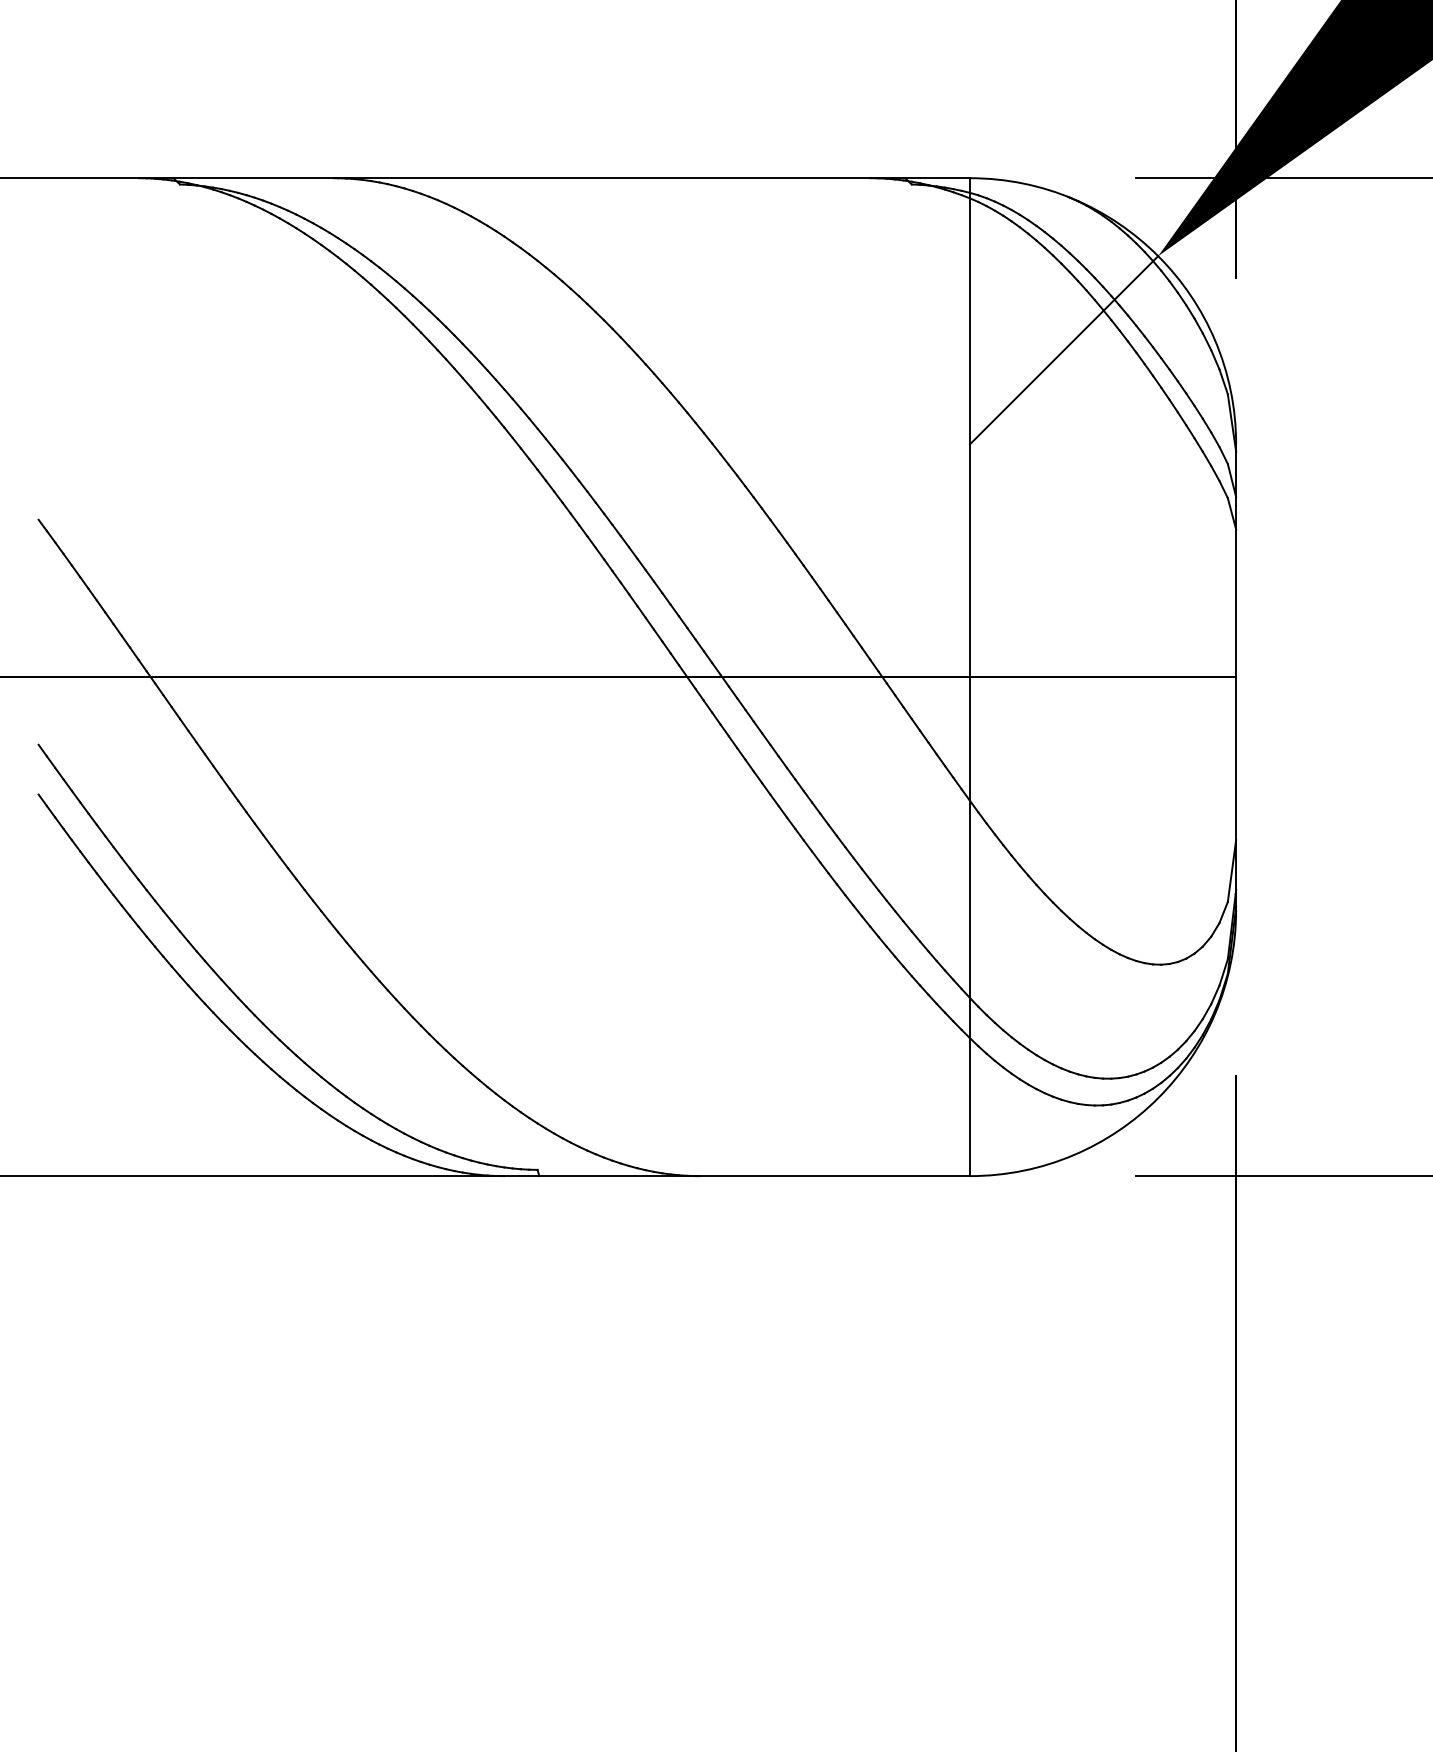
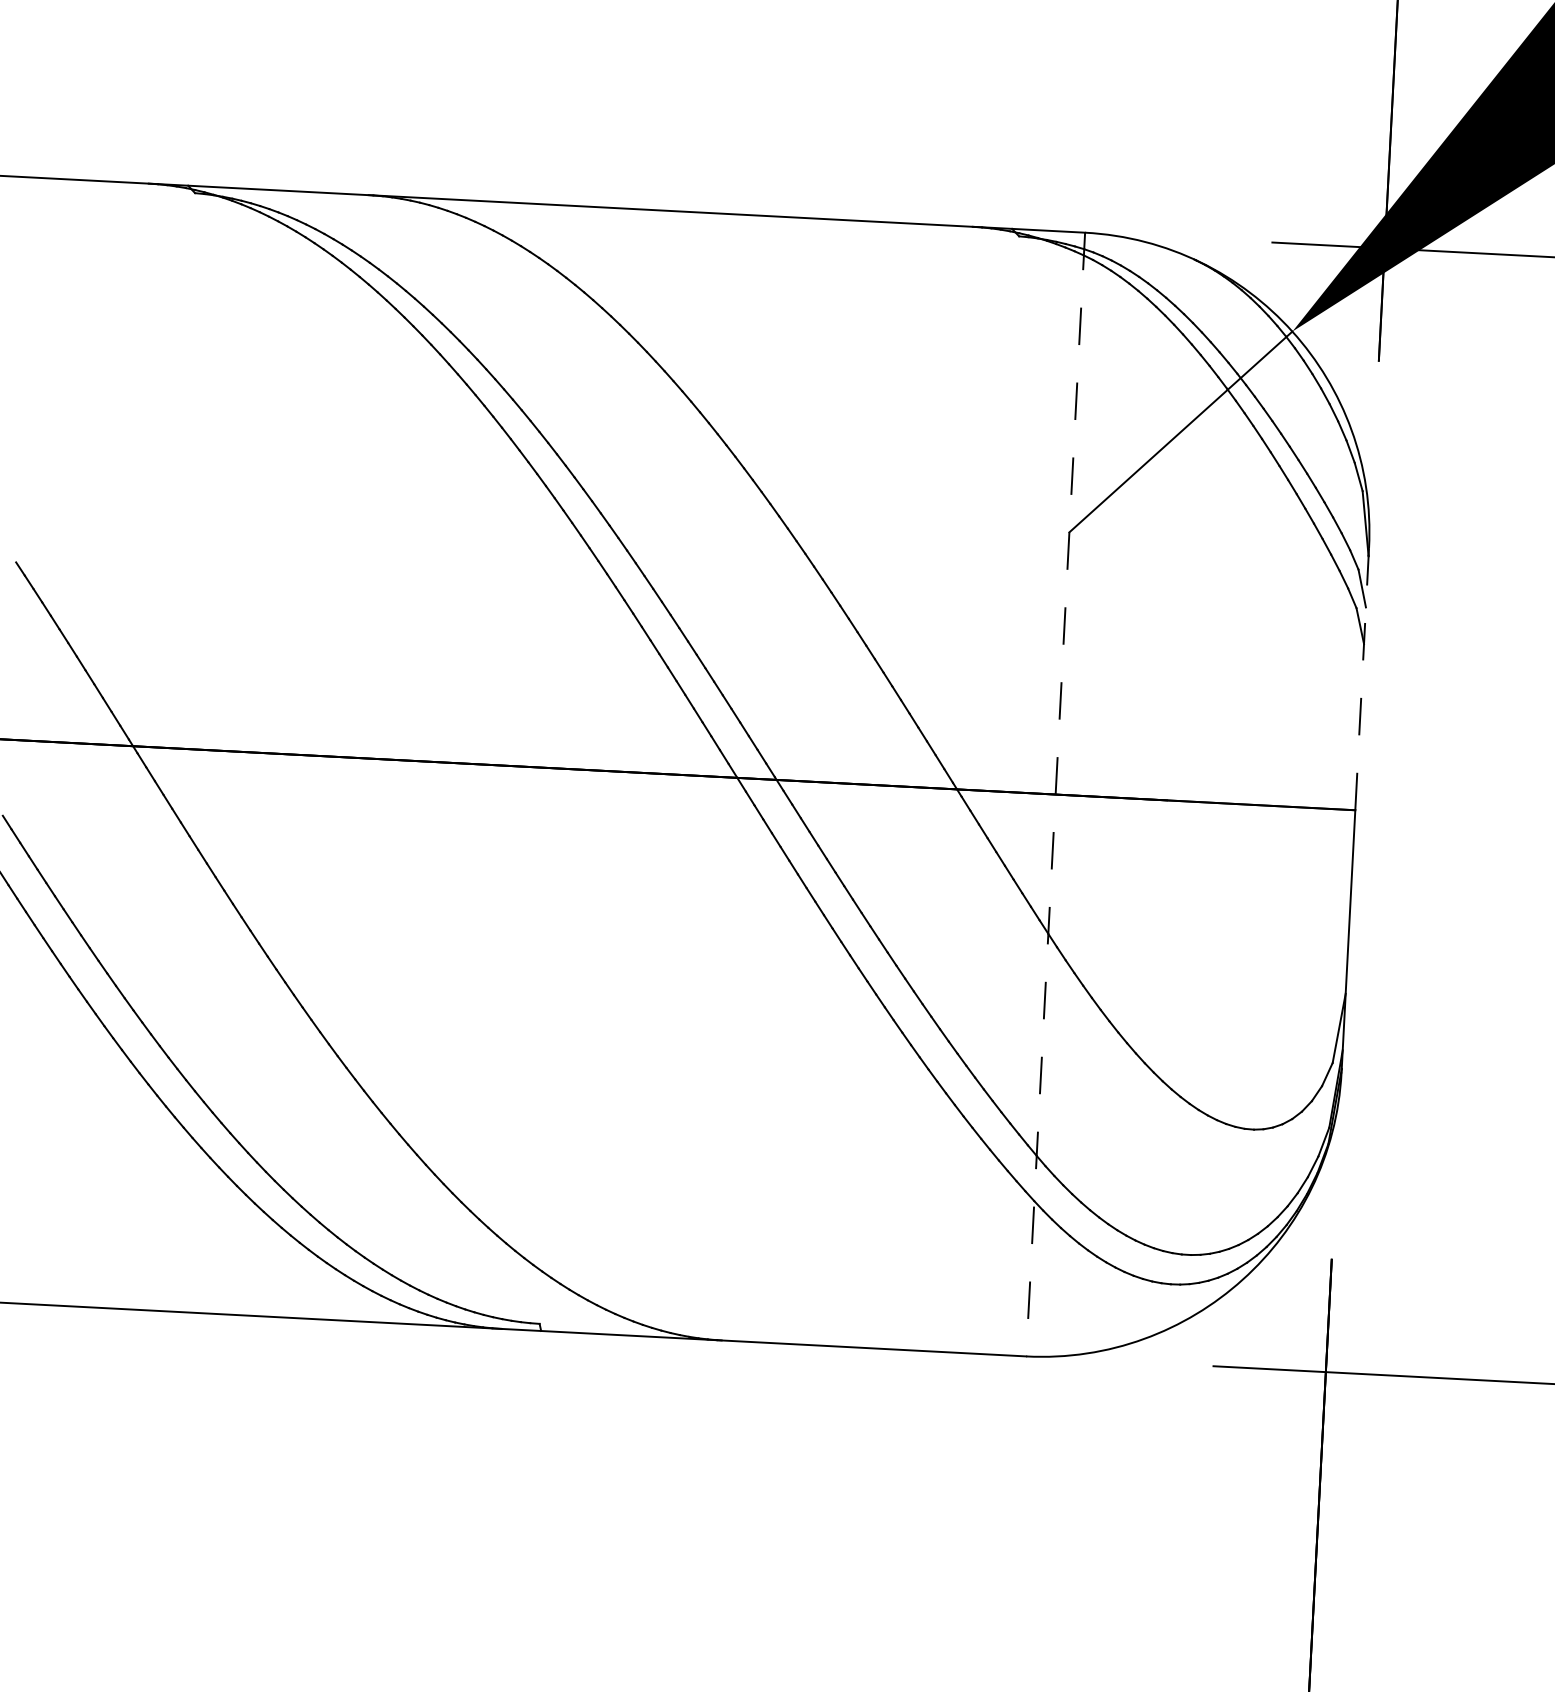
line: (1236, 560) -> (1362, 678), solid -> dashed
line: (970, 677) -> (1056, 794), solid -> dashed

